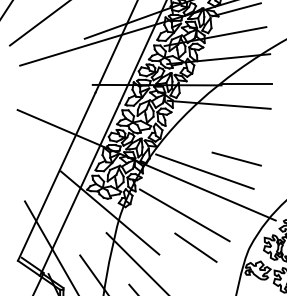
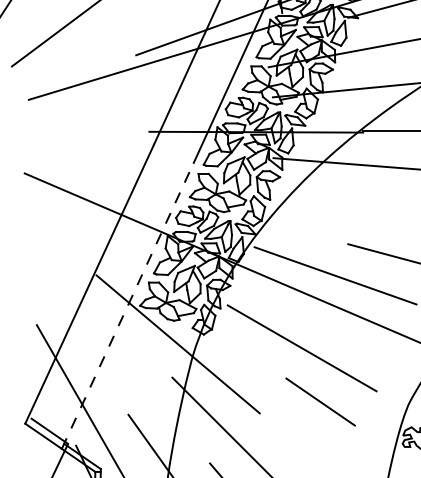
line: (79, 189) -> (127, 305), solid -> dashed

